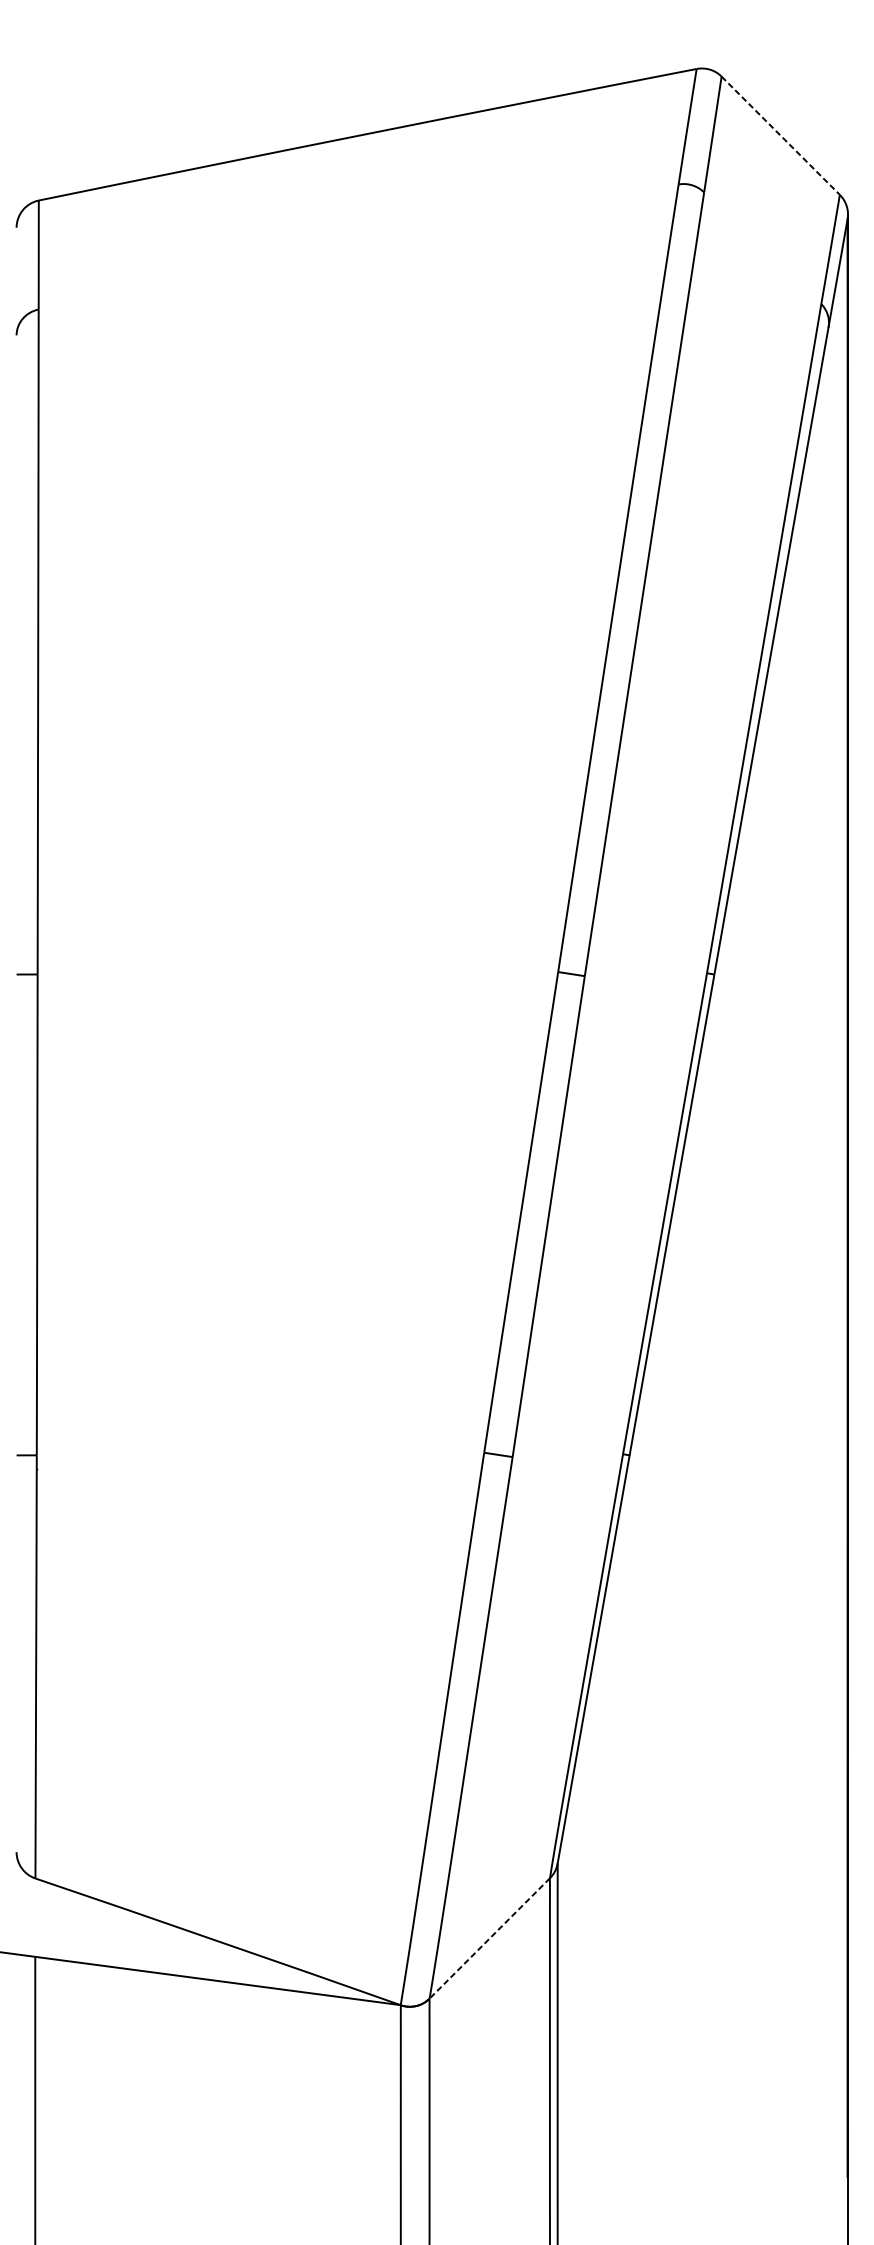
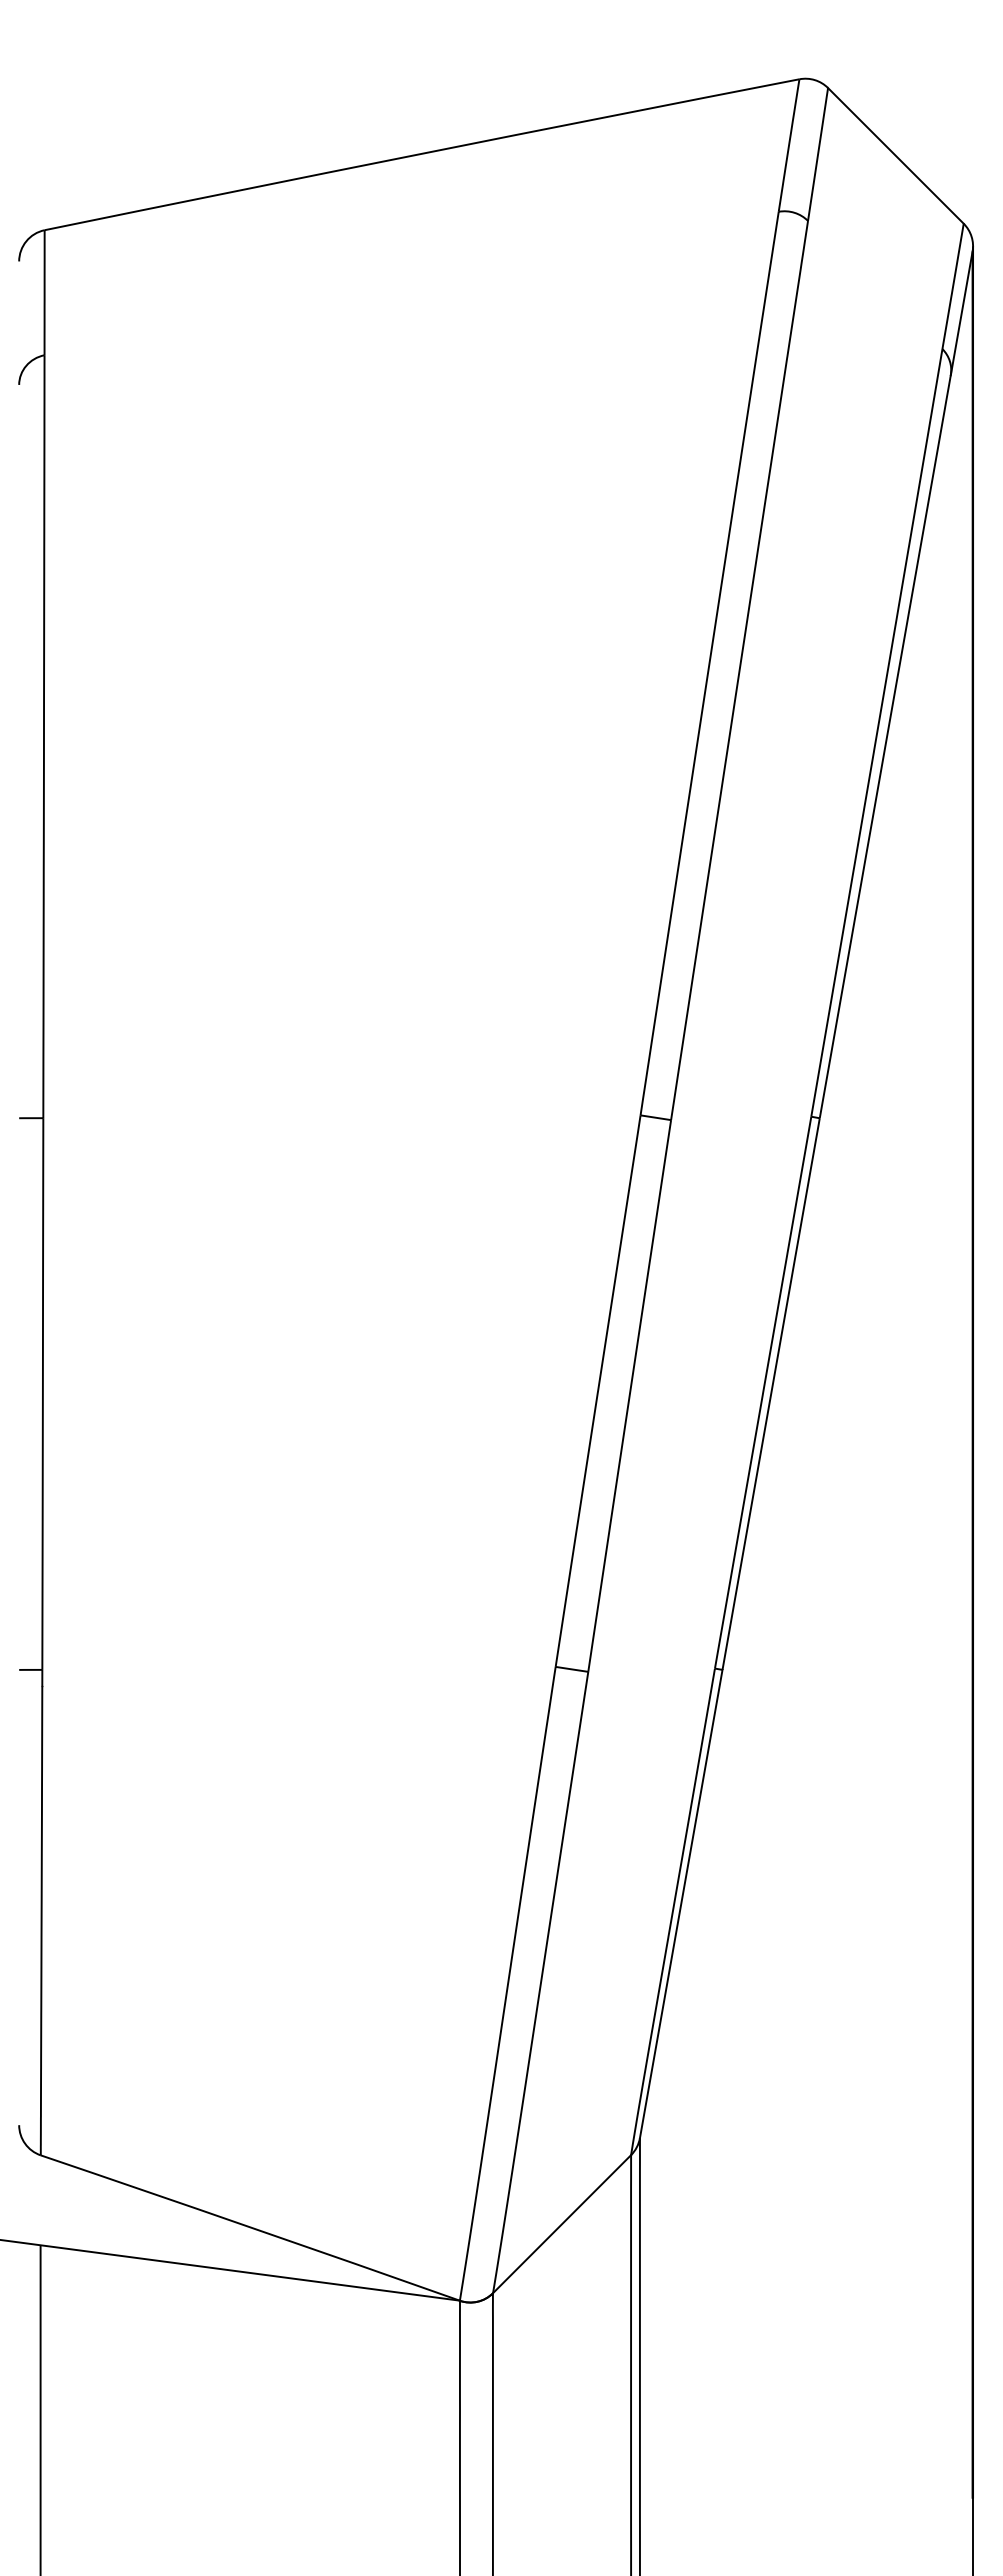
line: (780, 135) -> (895, 155), dashed -> solid
line: (490, 1938) -> (562, 2224), dashed -> solid

